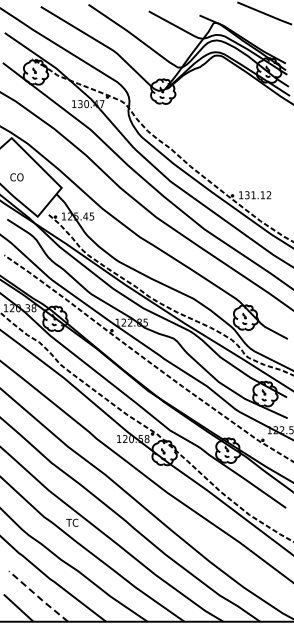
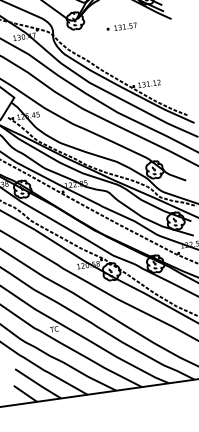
part: (227, 109) -> (121, 27), added
line: (38, 597) -> (38, 384), dashed -> solid

